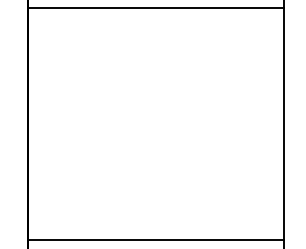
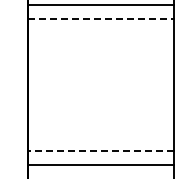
line: (156, 8) -> (101, 19), solid -> dashed
line: (156, 239) -> (101, 150), solid -> dashed

